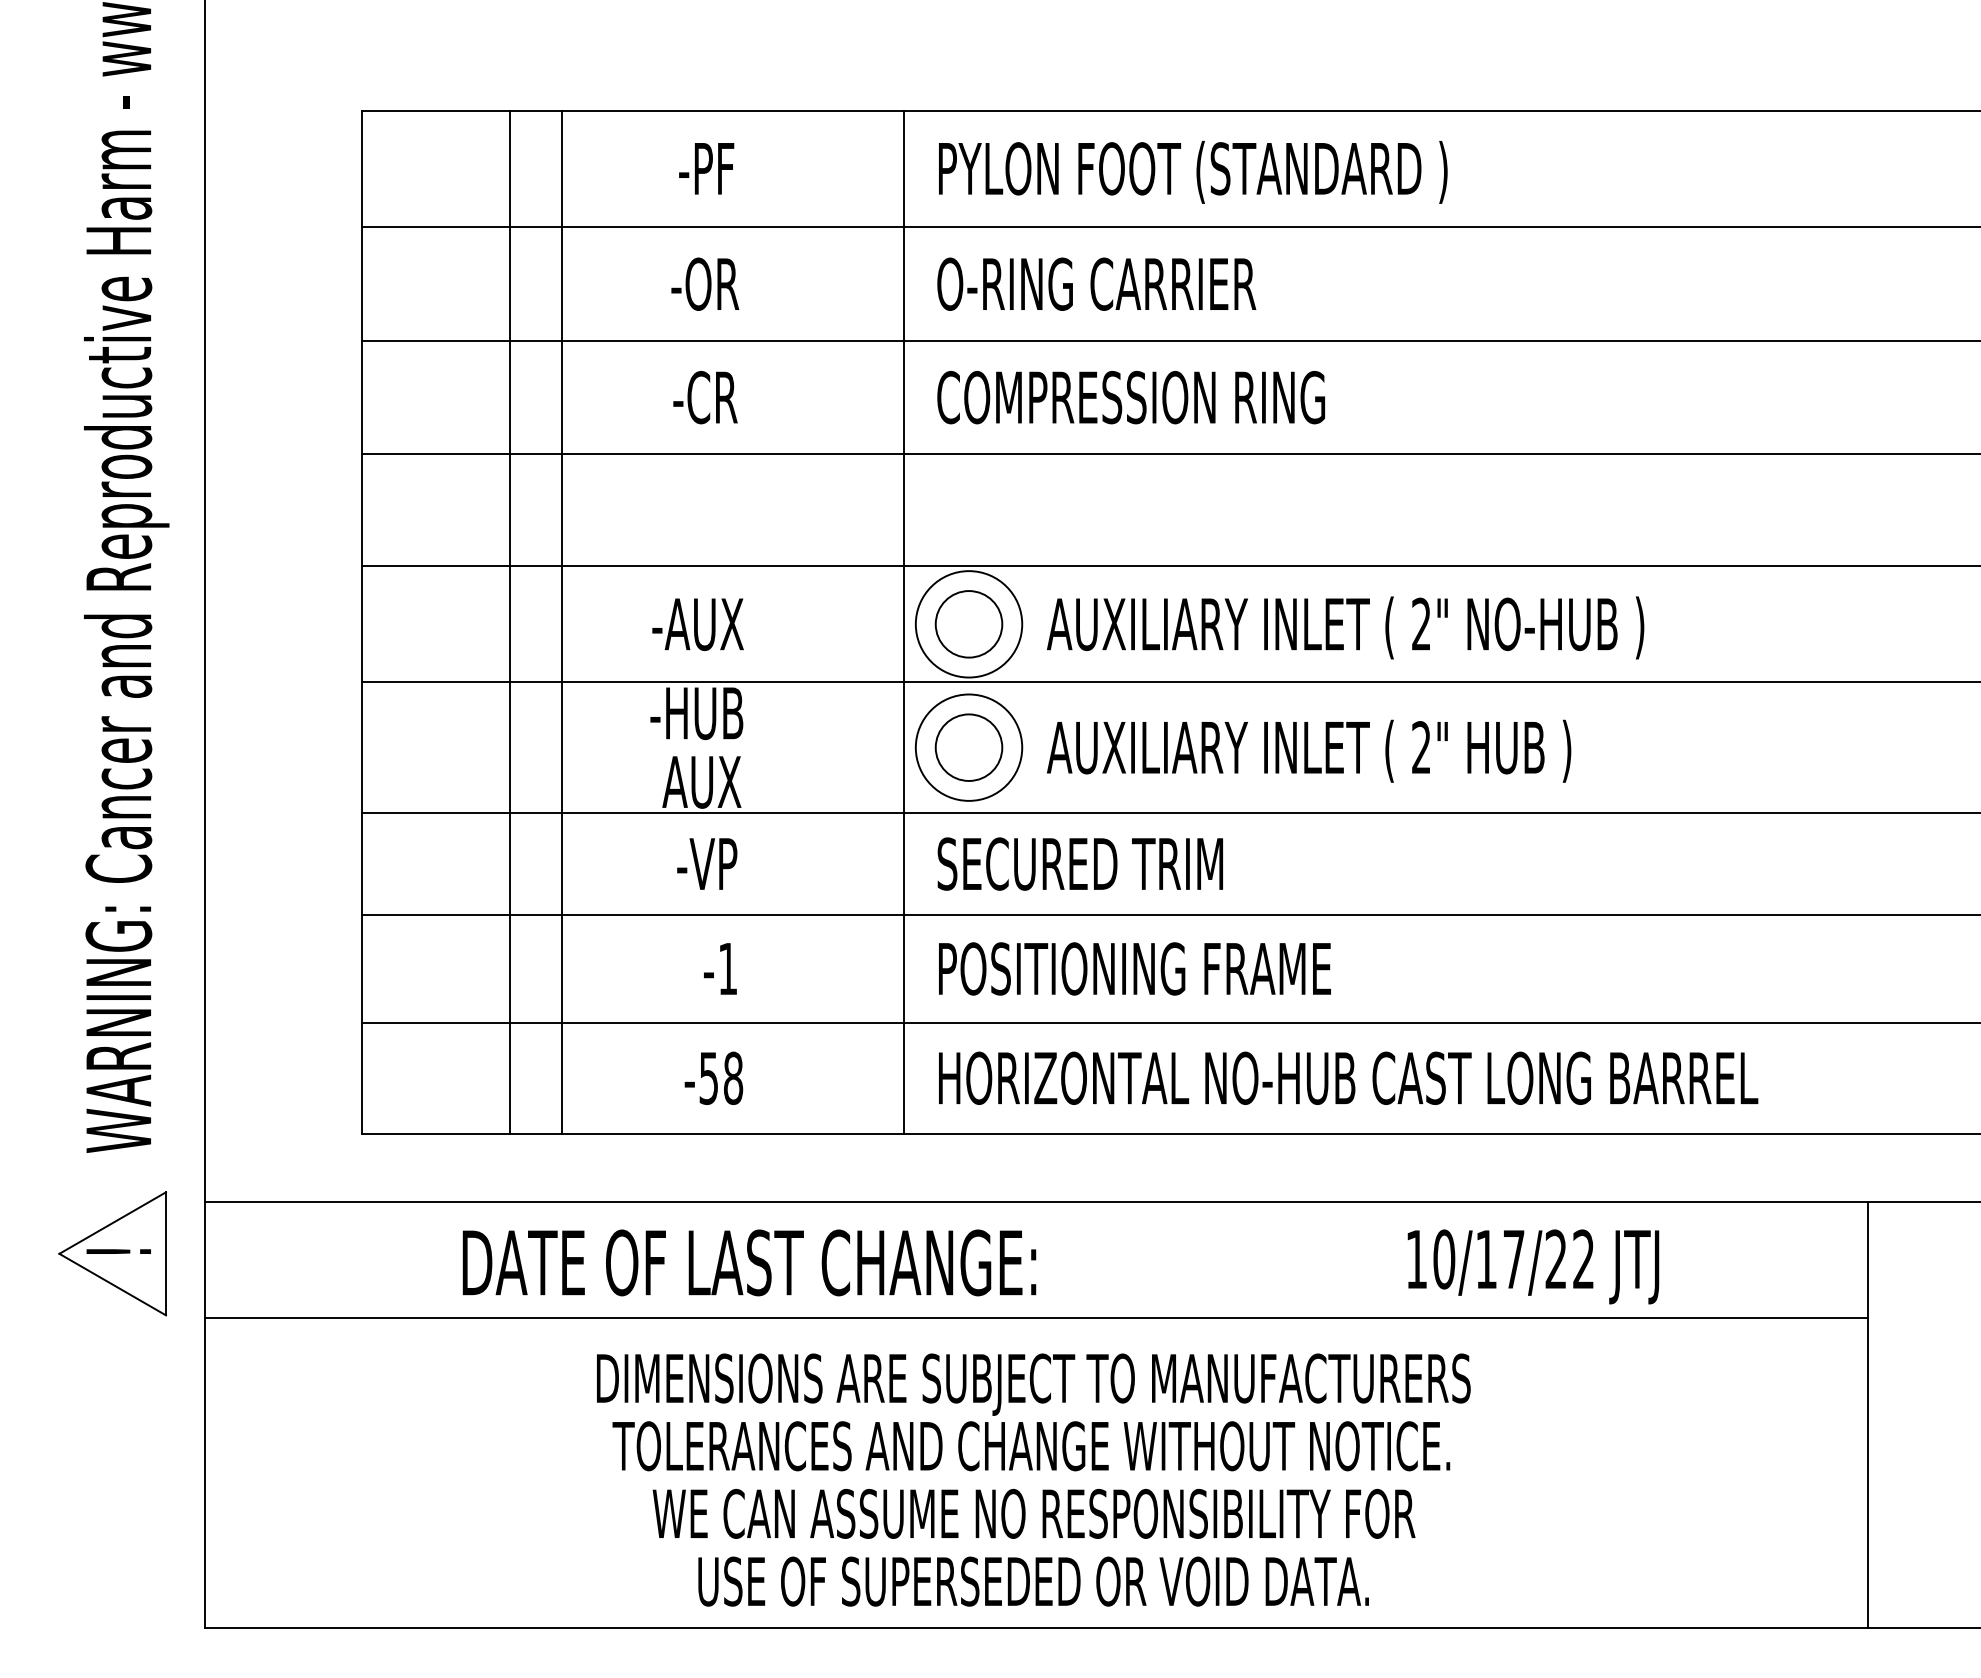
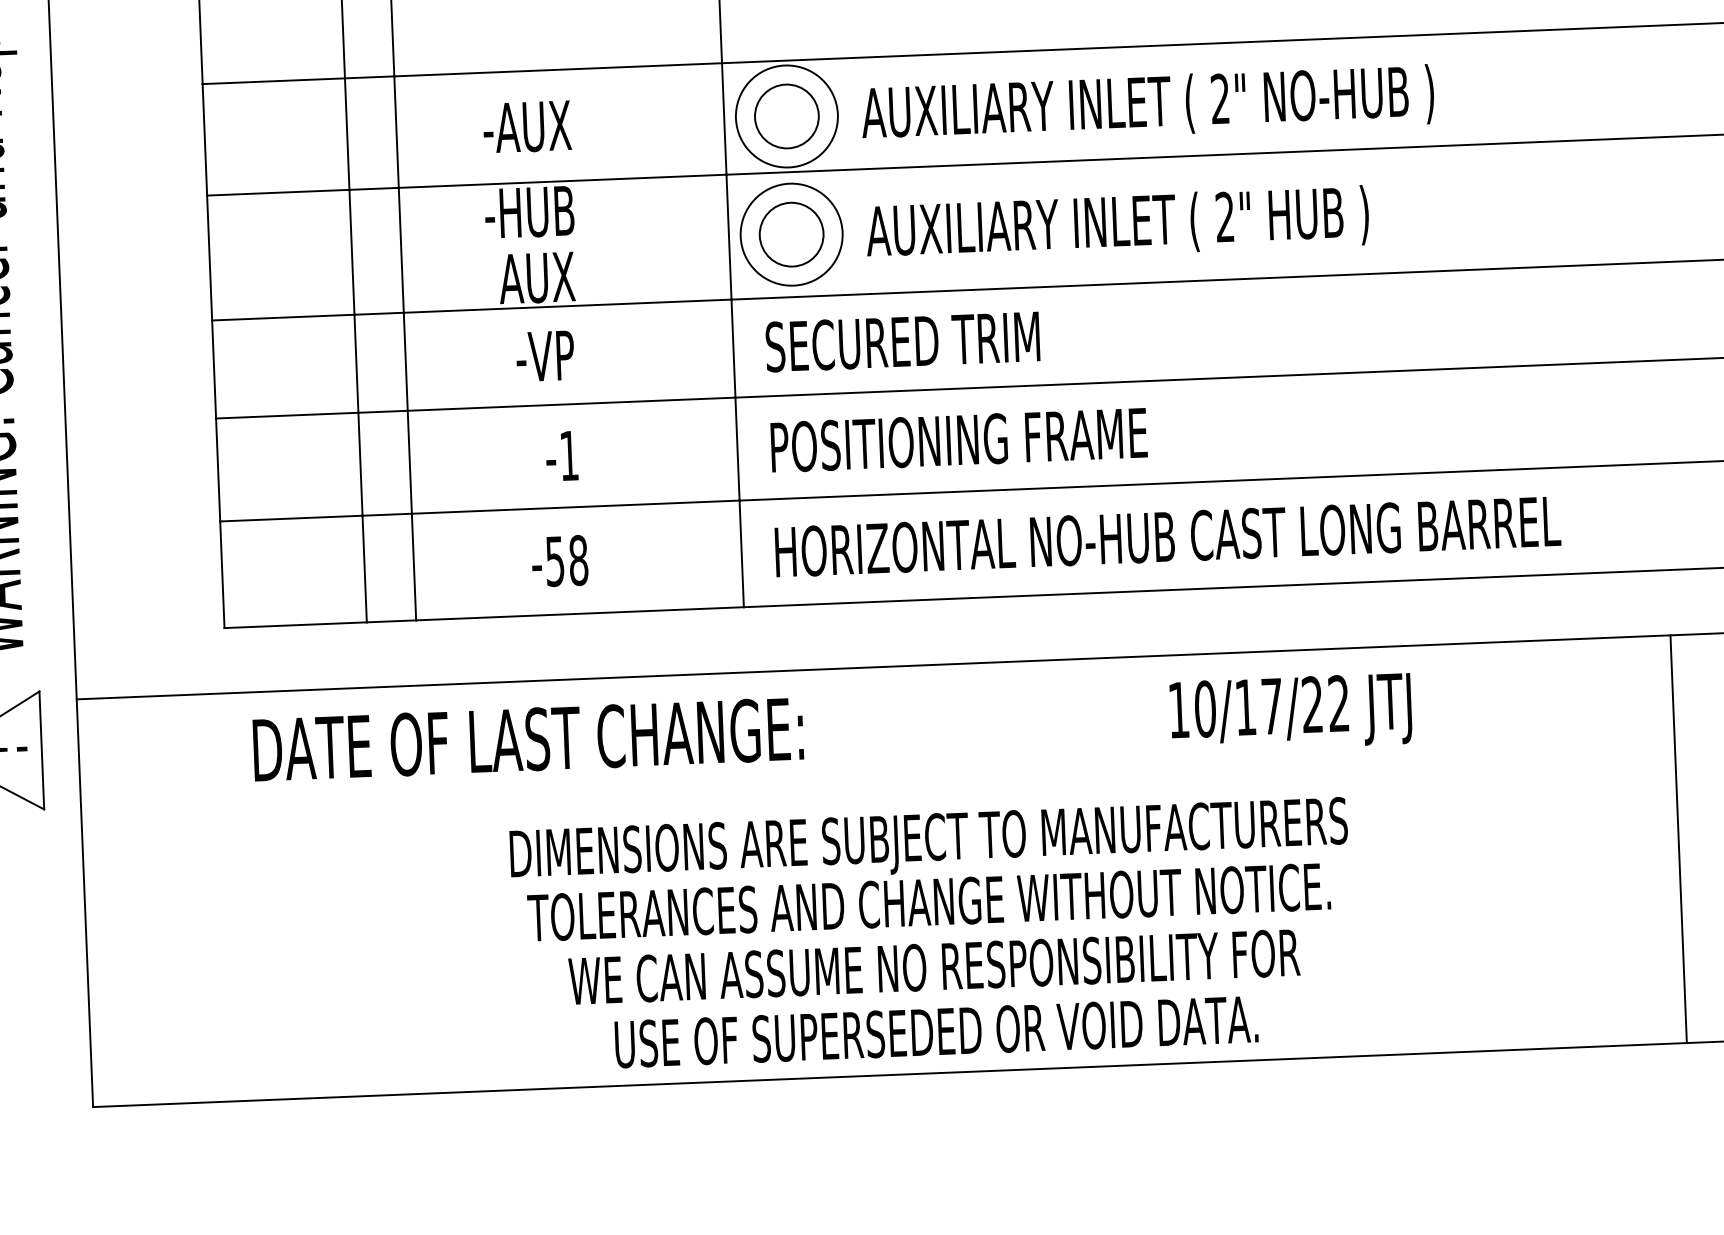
text: (749, 1262) -> (528, 739), moved
text: (1533, 1266) -> (1291, 712), moved
line: (1036, 1318) -> (878, 778), removed
text: (1033, 1479) -> (932, 934), moved

